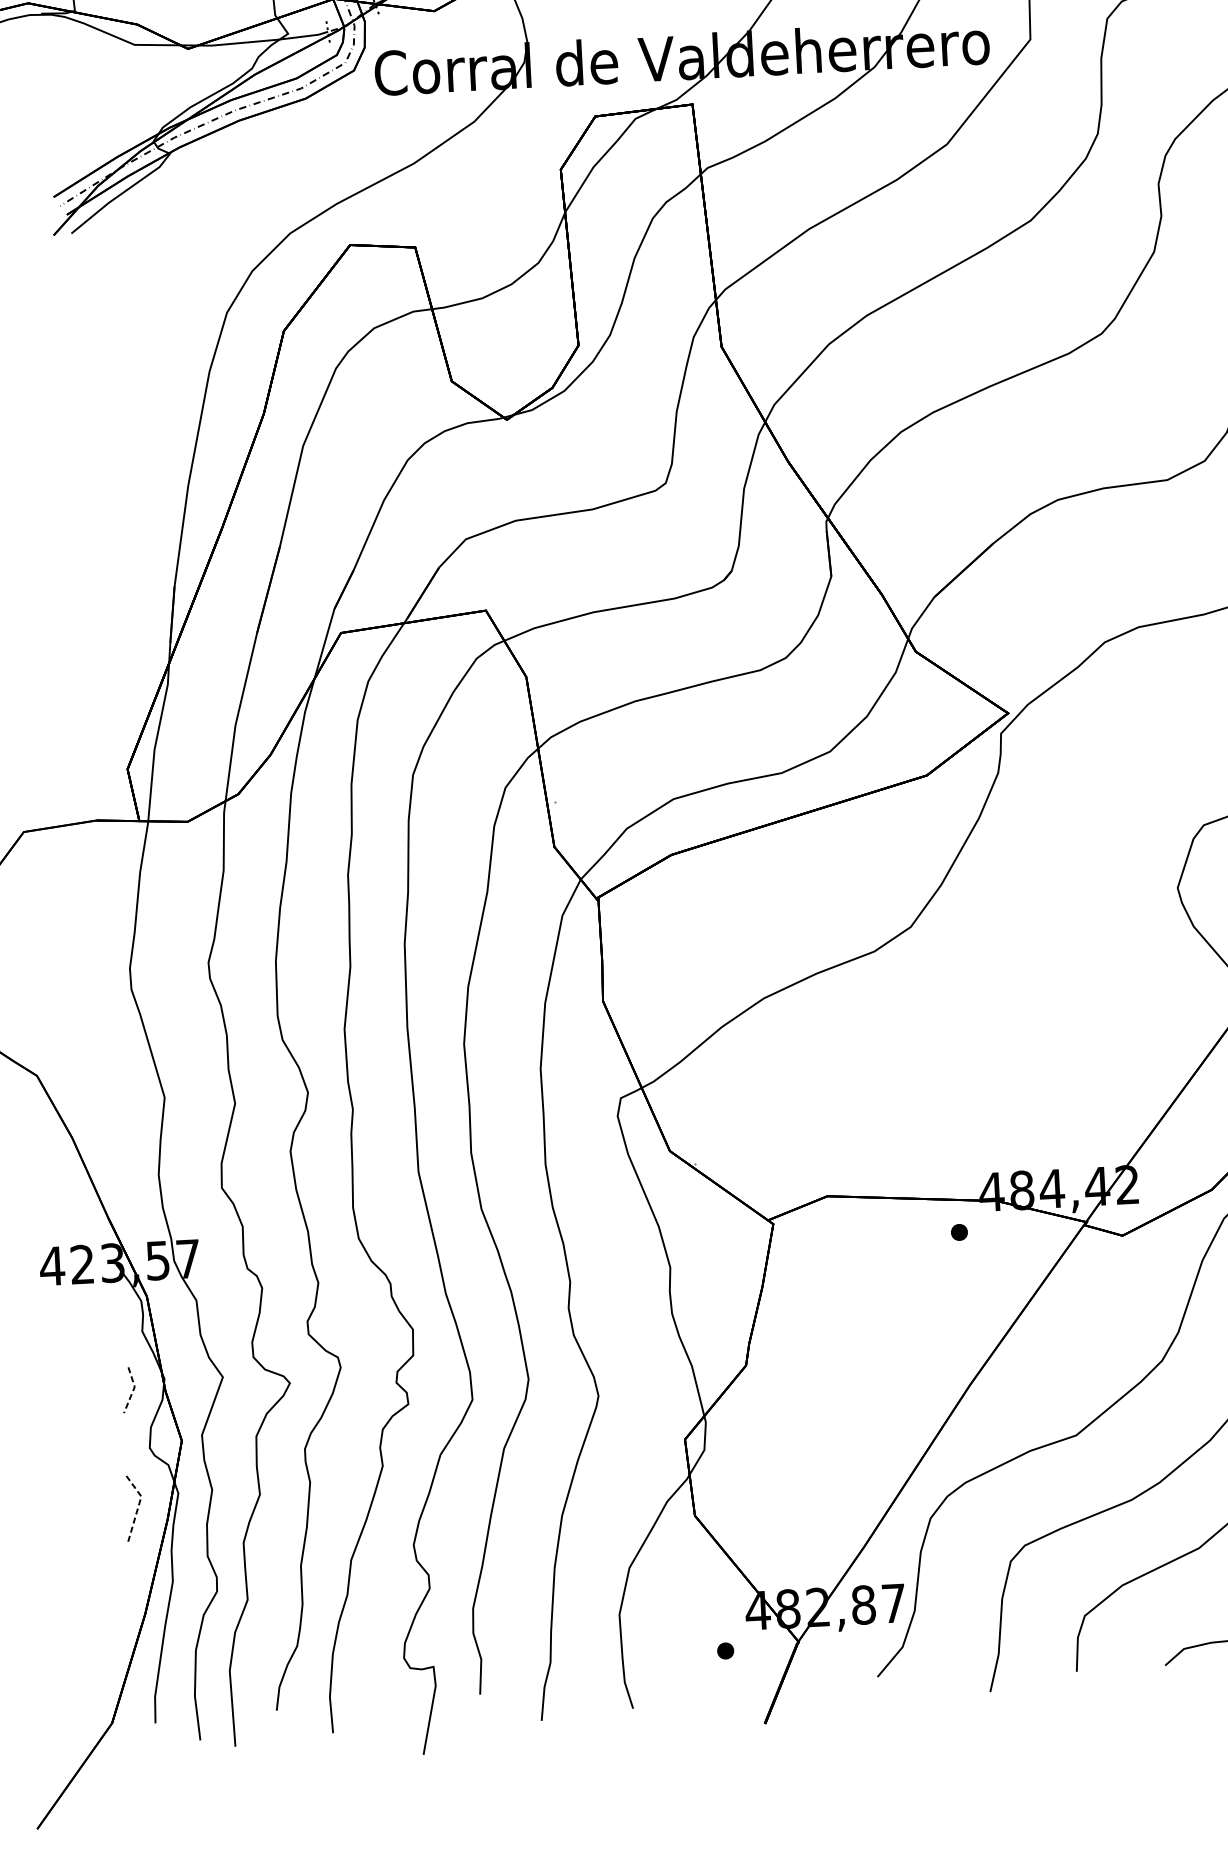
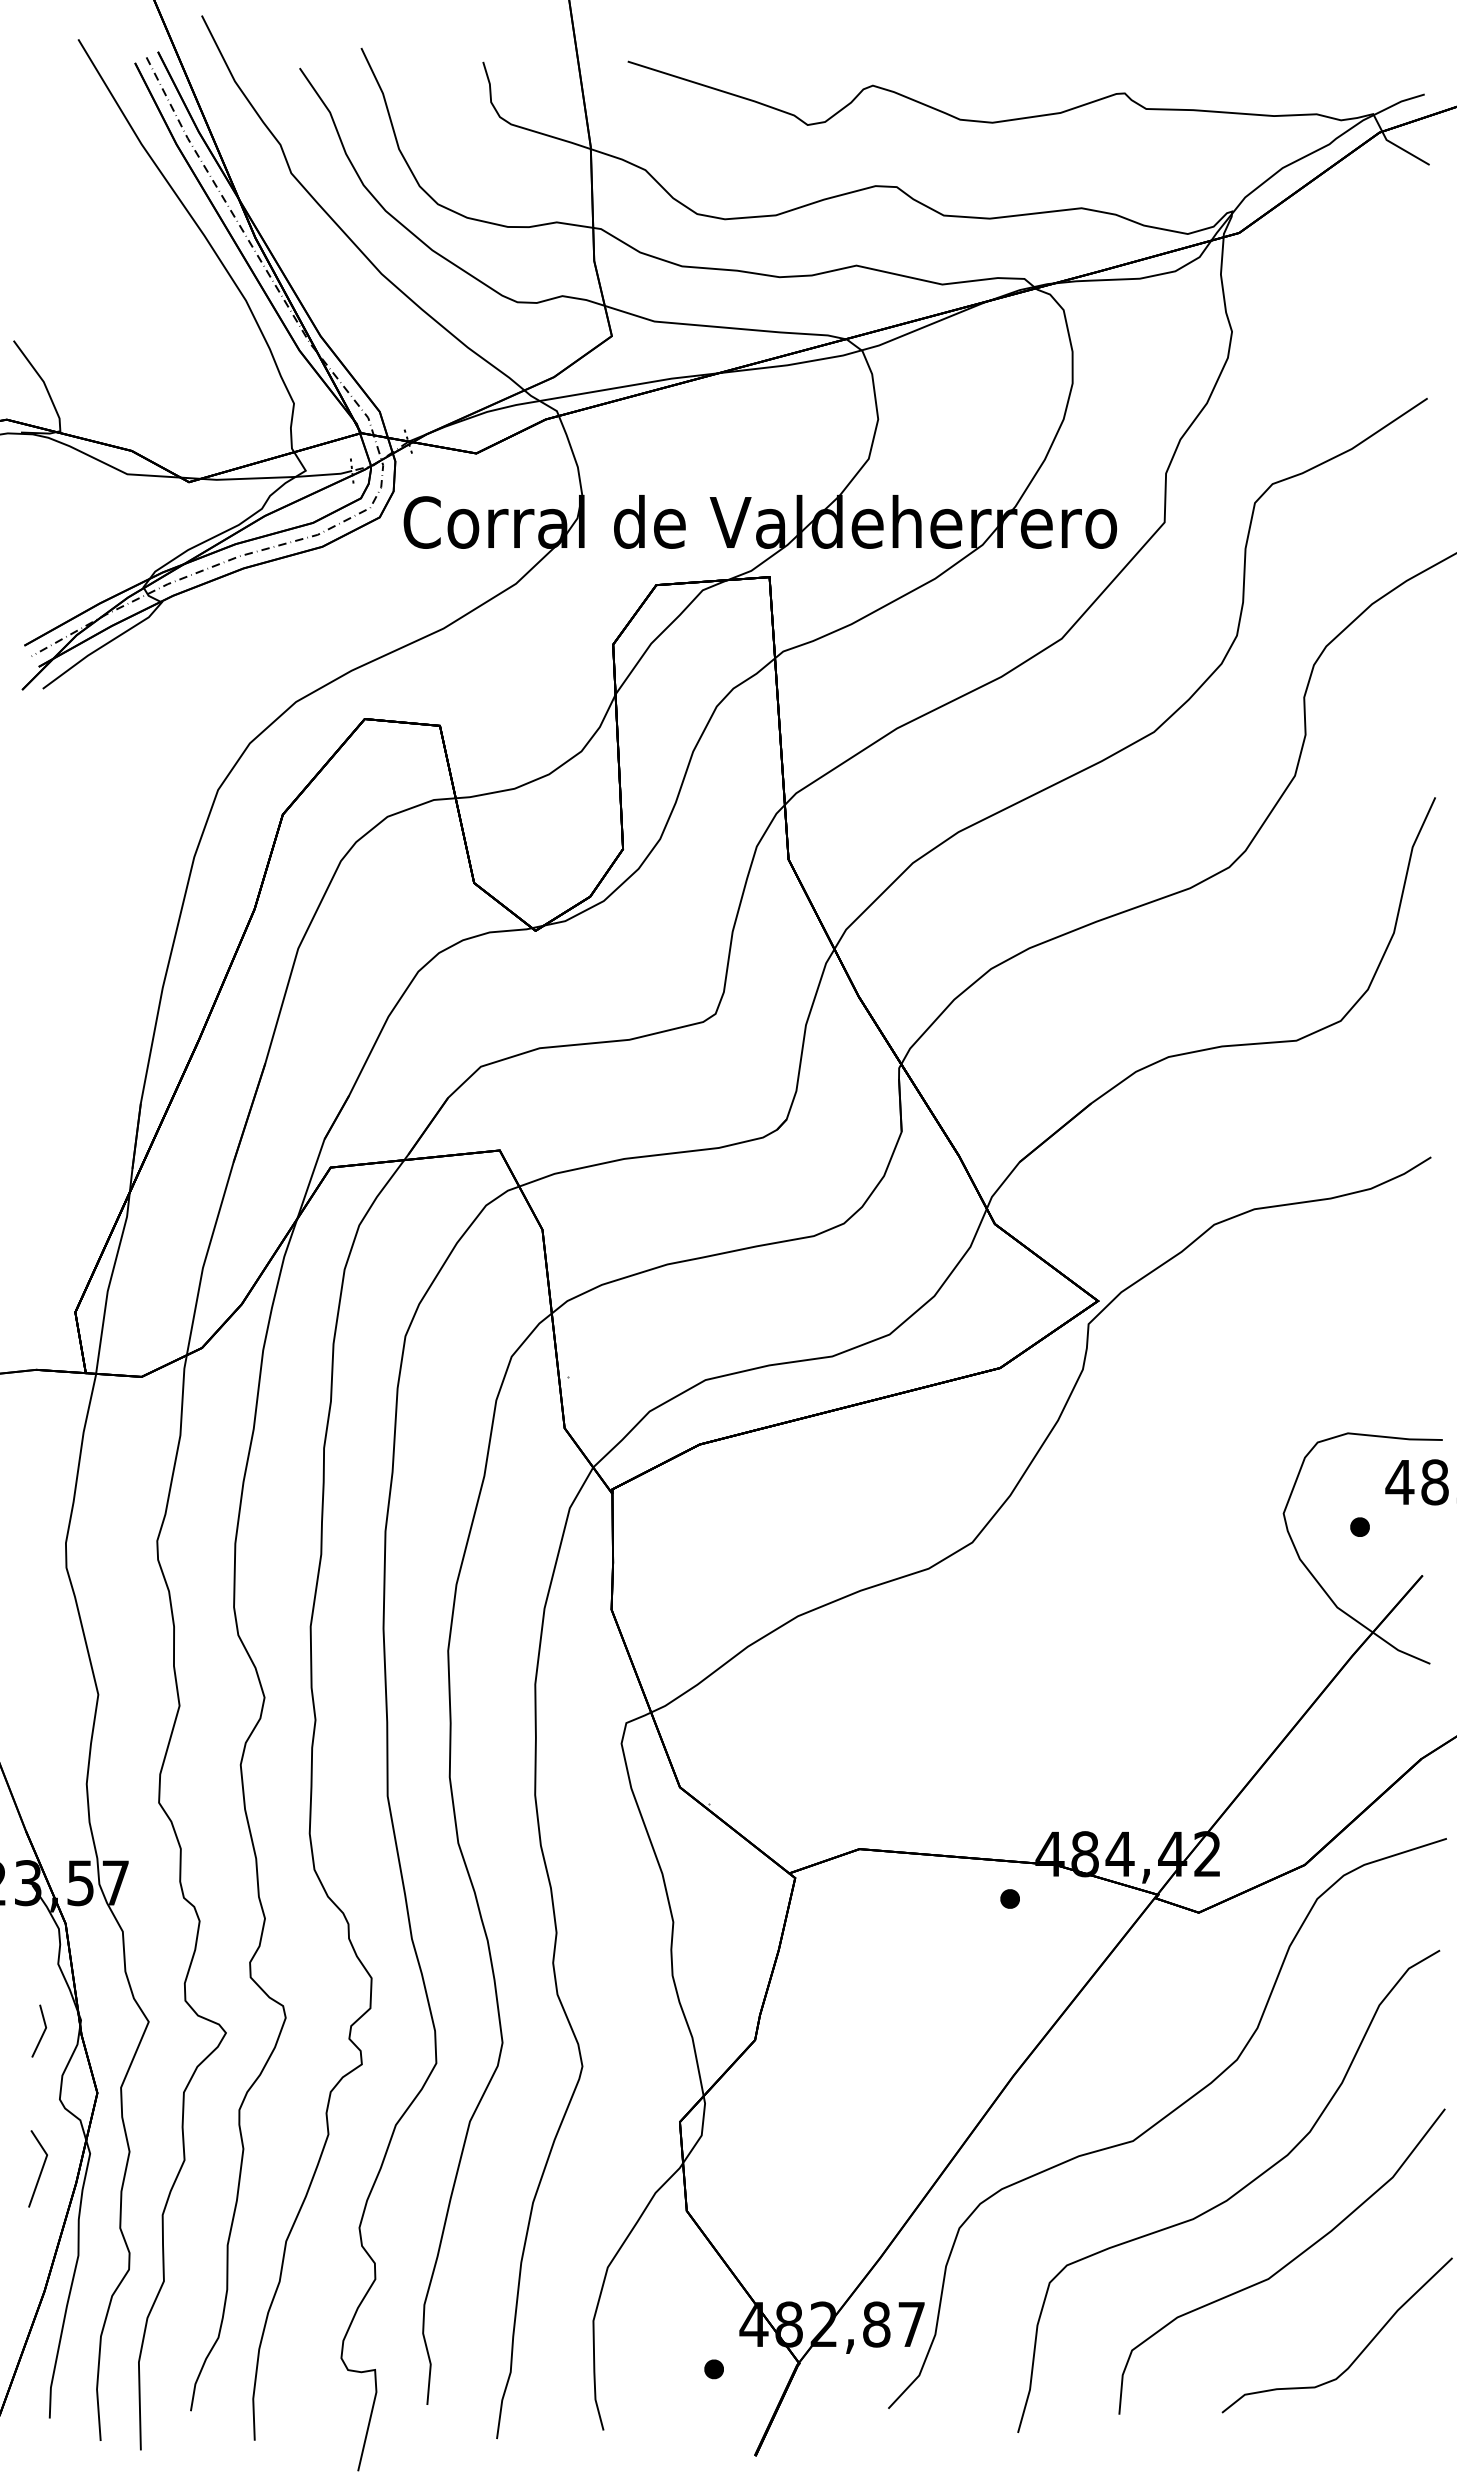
line: (133, 1390) -> (44, 2031), dashed -> solid
line: (137, 1507) -> (42, 2167), dashed -> solid

